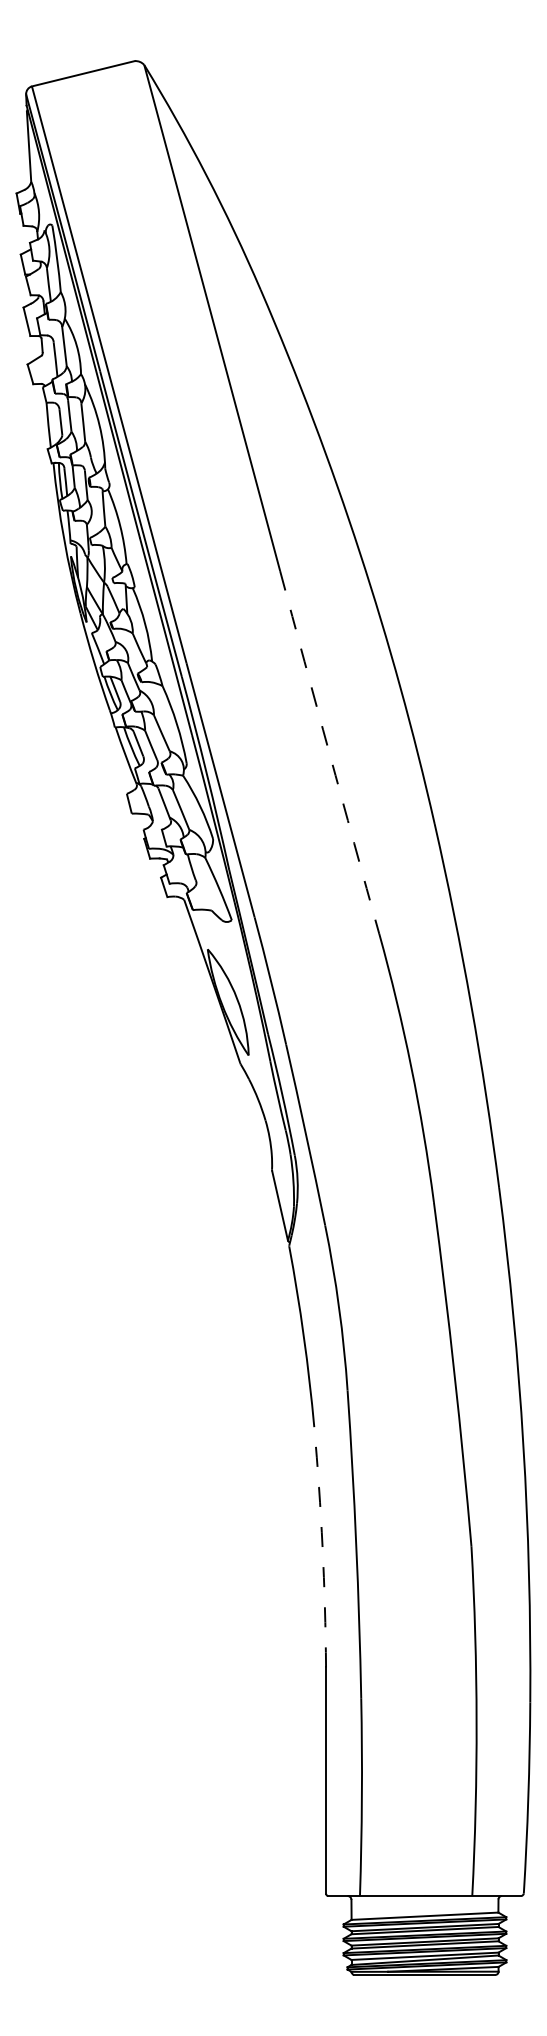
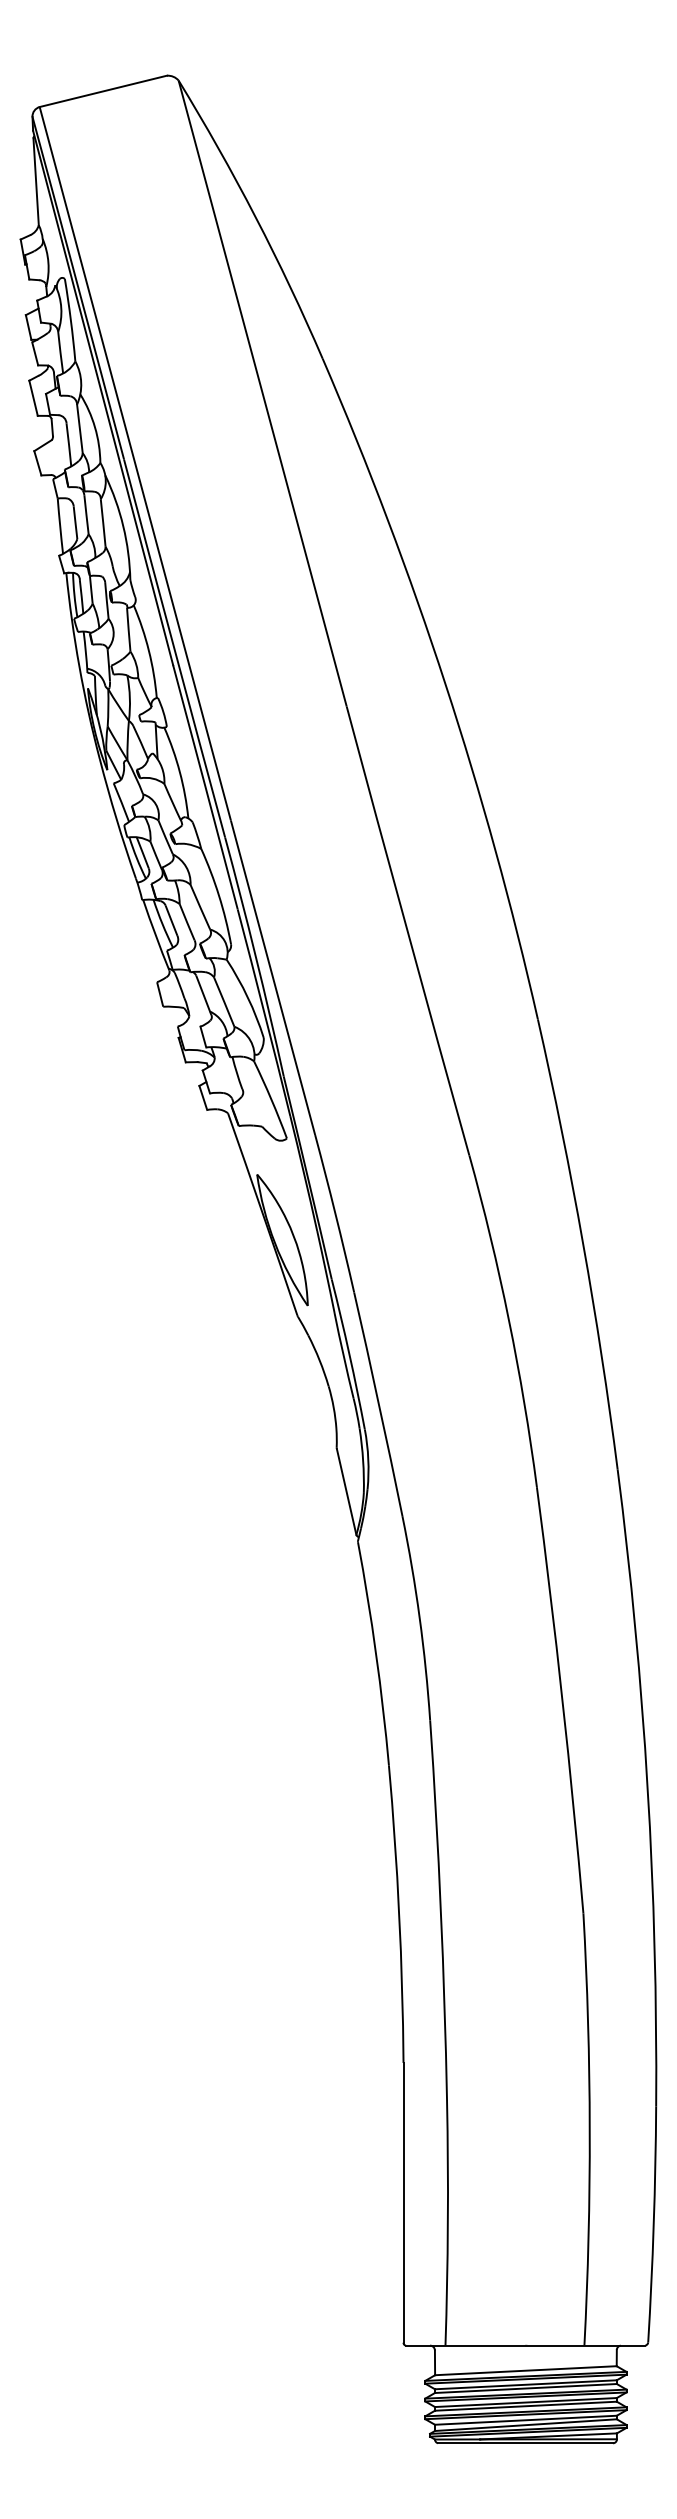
arc: (329, 752) -> (407, 931), dashed -> solid
arc: (322, 1547) -> (399, 1914), dashed -> solid

